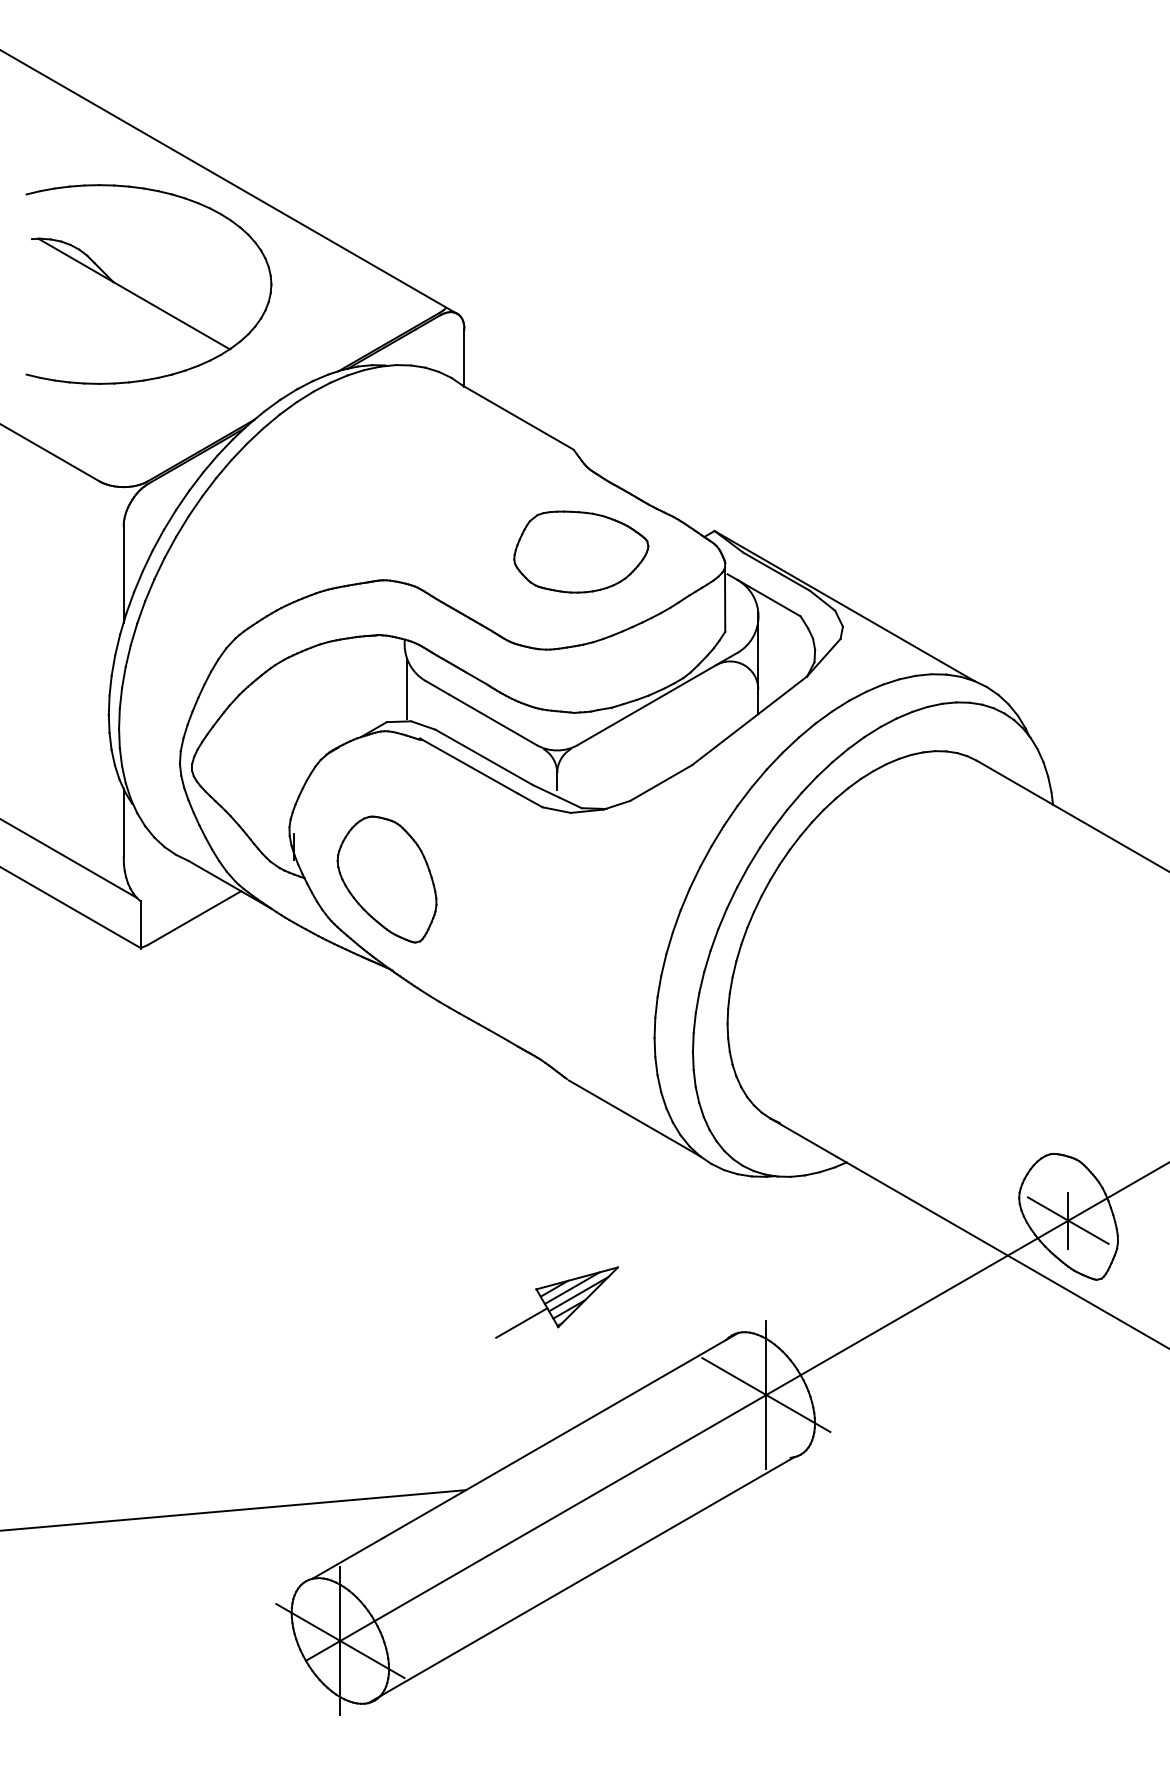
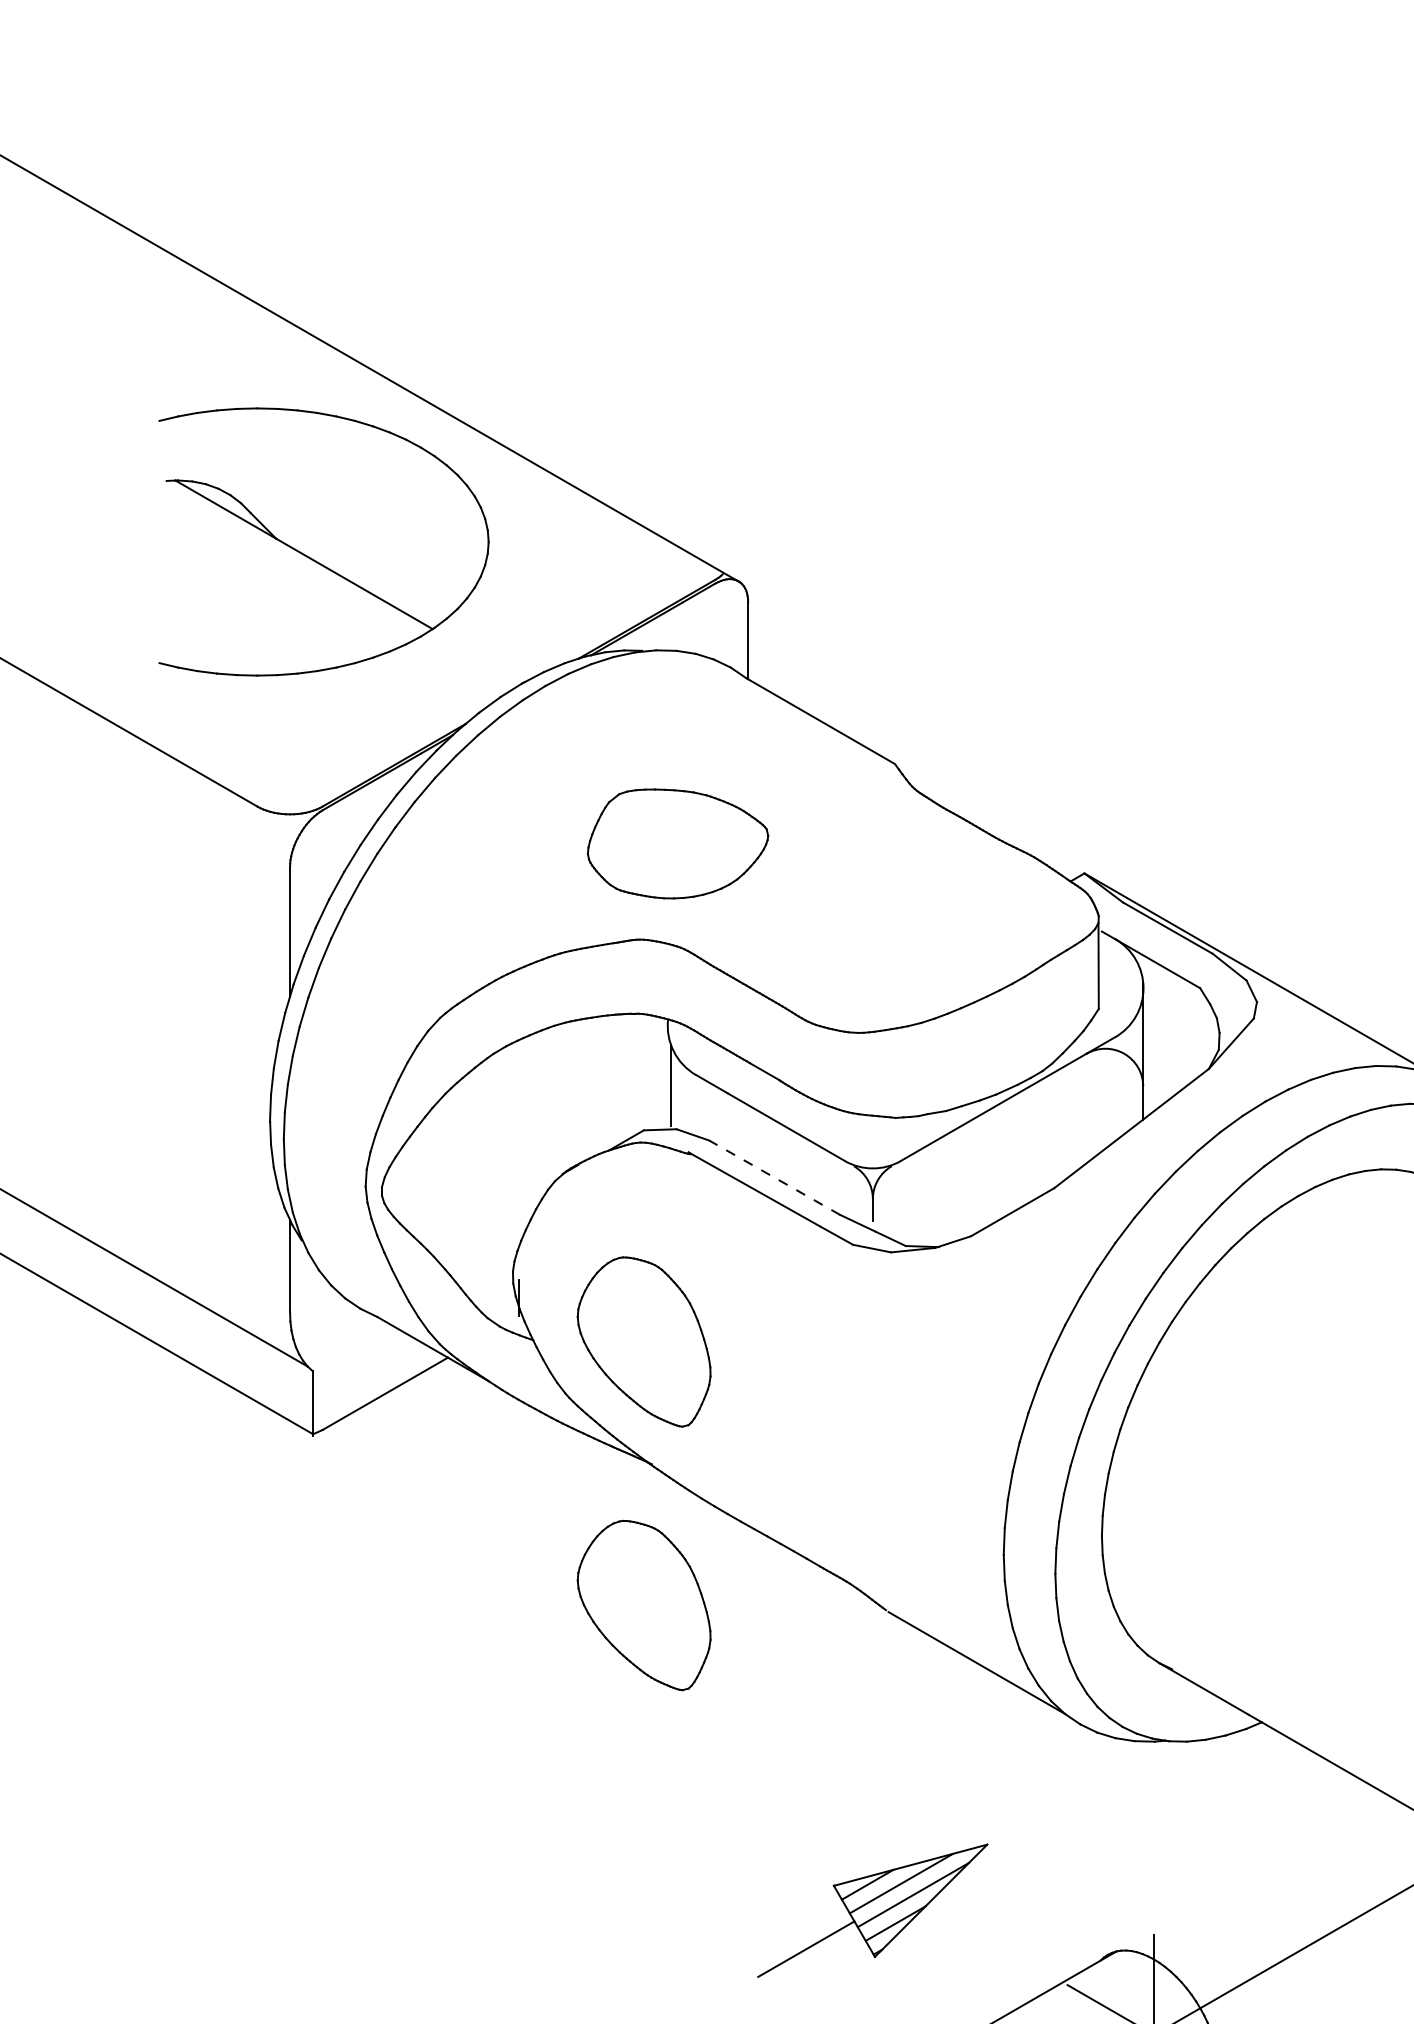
part: (581, 551) -> (678, 843), moved
line: (484, 757) -> (775, 1177), solid -> dashed
part: (386, 1075) -> (643, 1605), added
part: (556, 1302) -> (871, 1910), size x1.4

